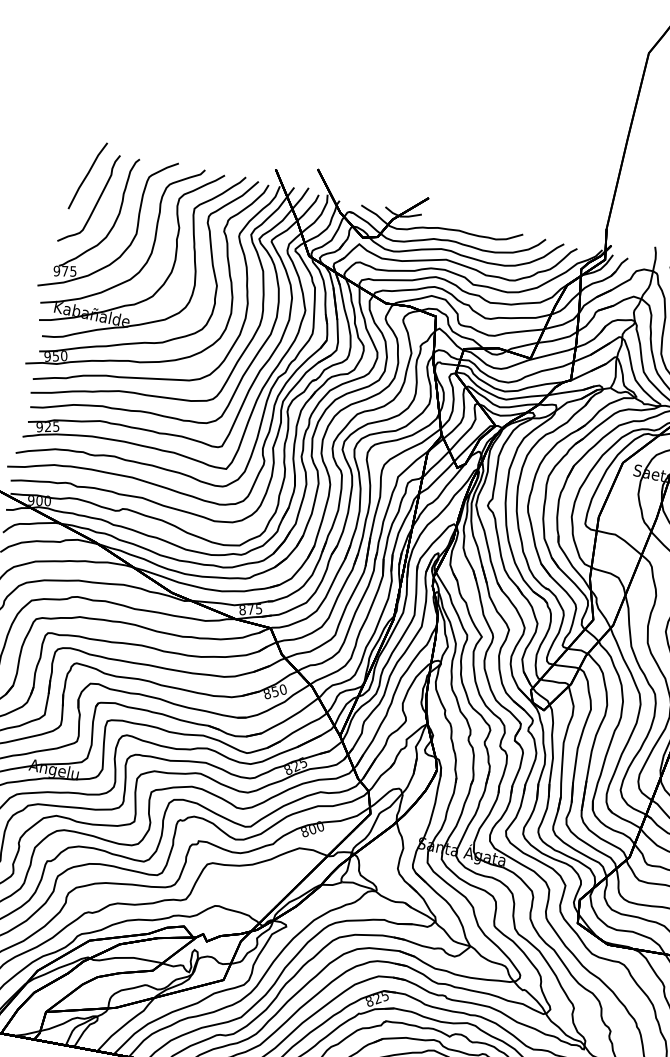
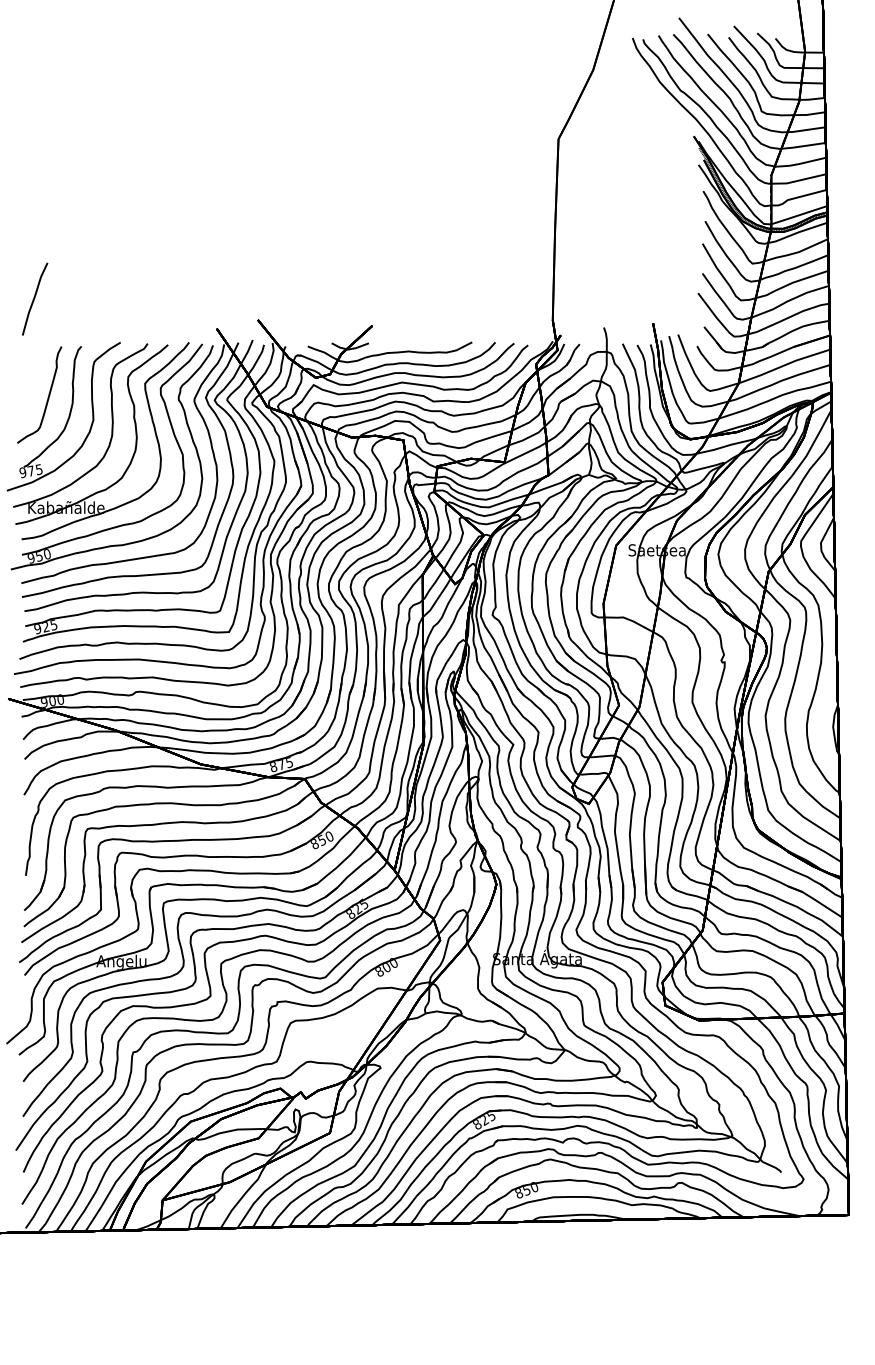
line: (88, 175) -> (35, 298), moved

